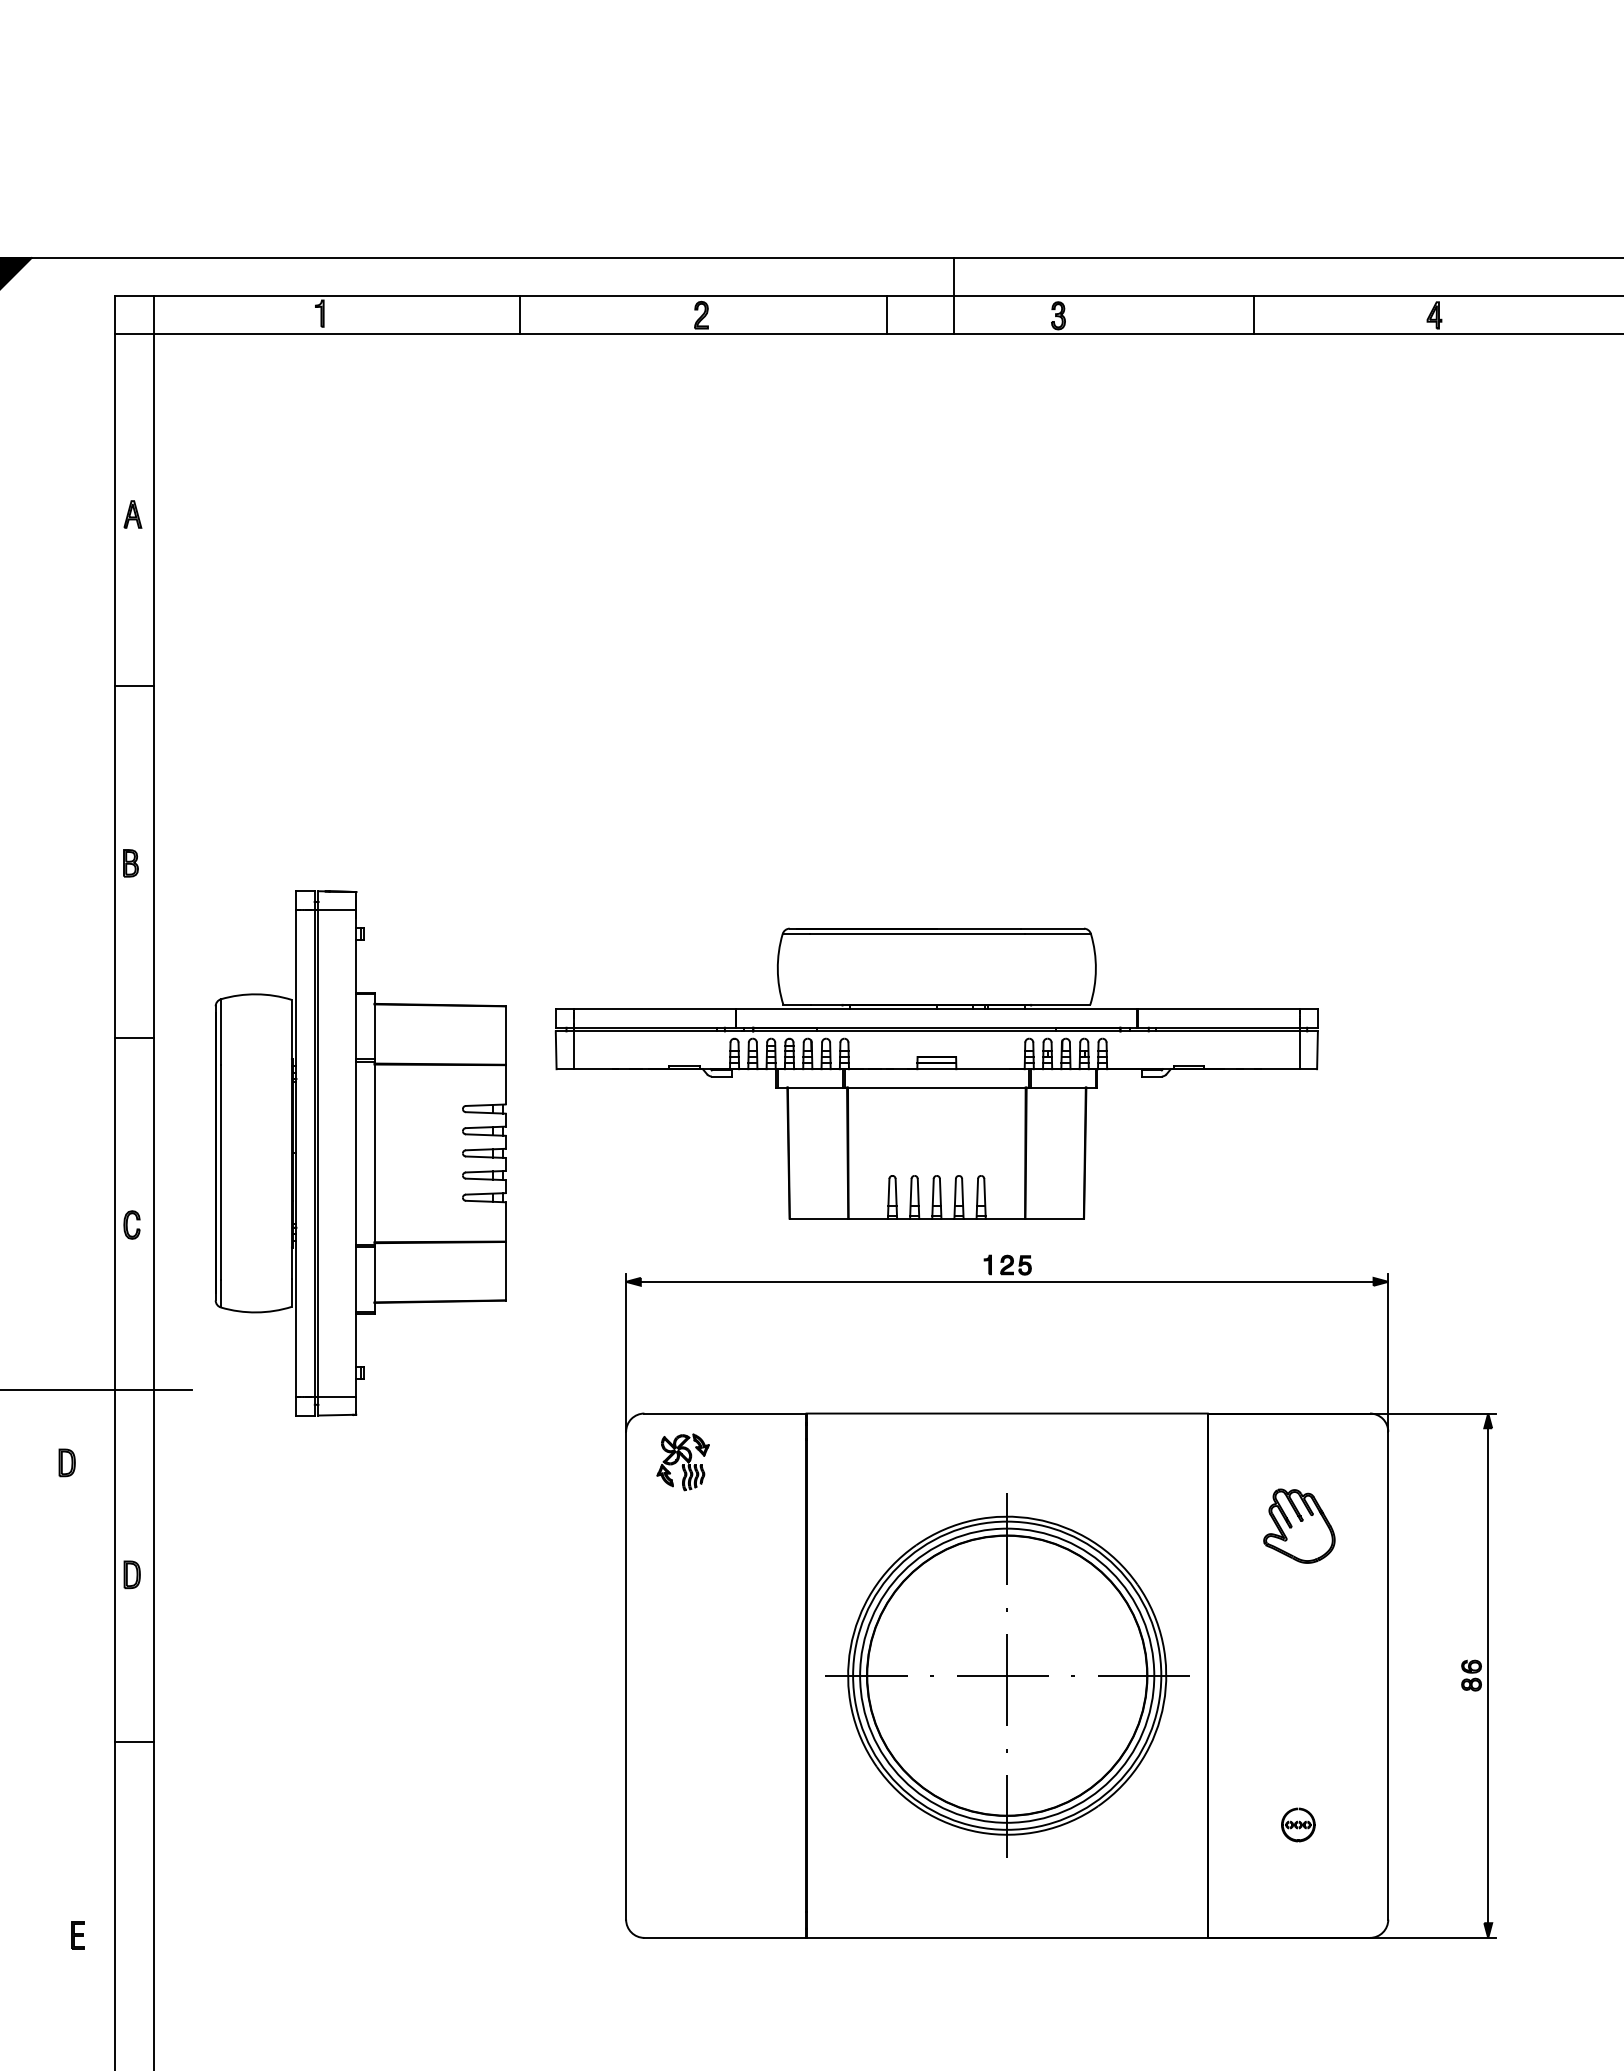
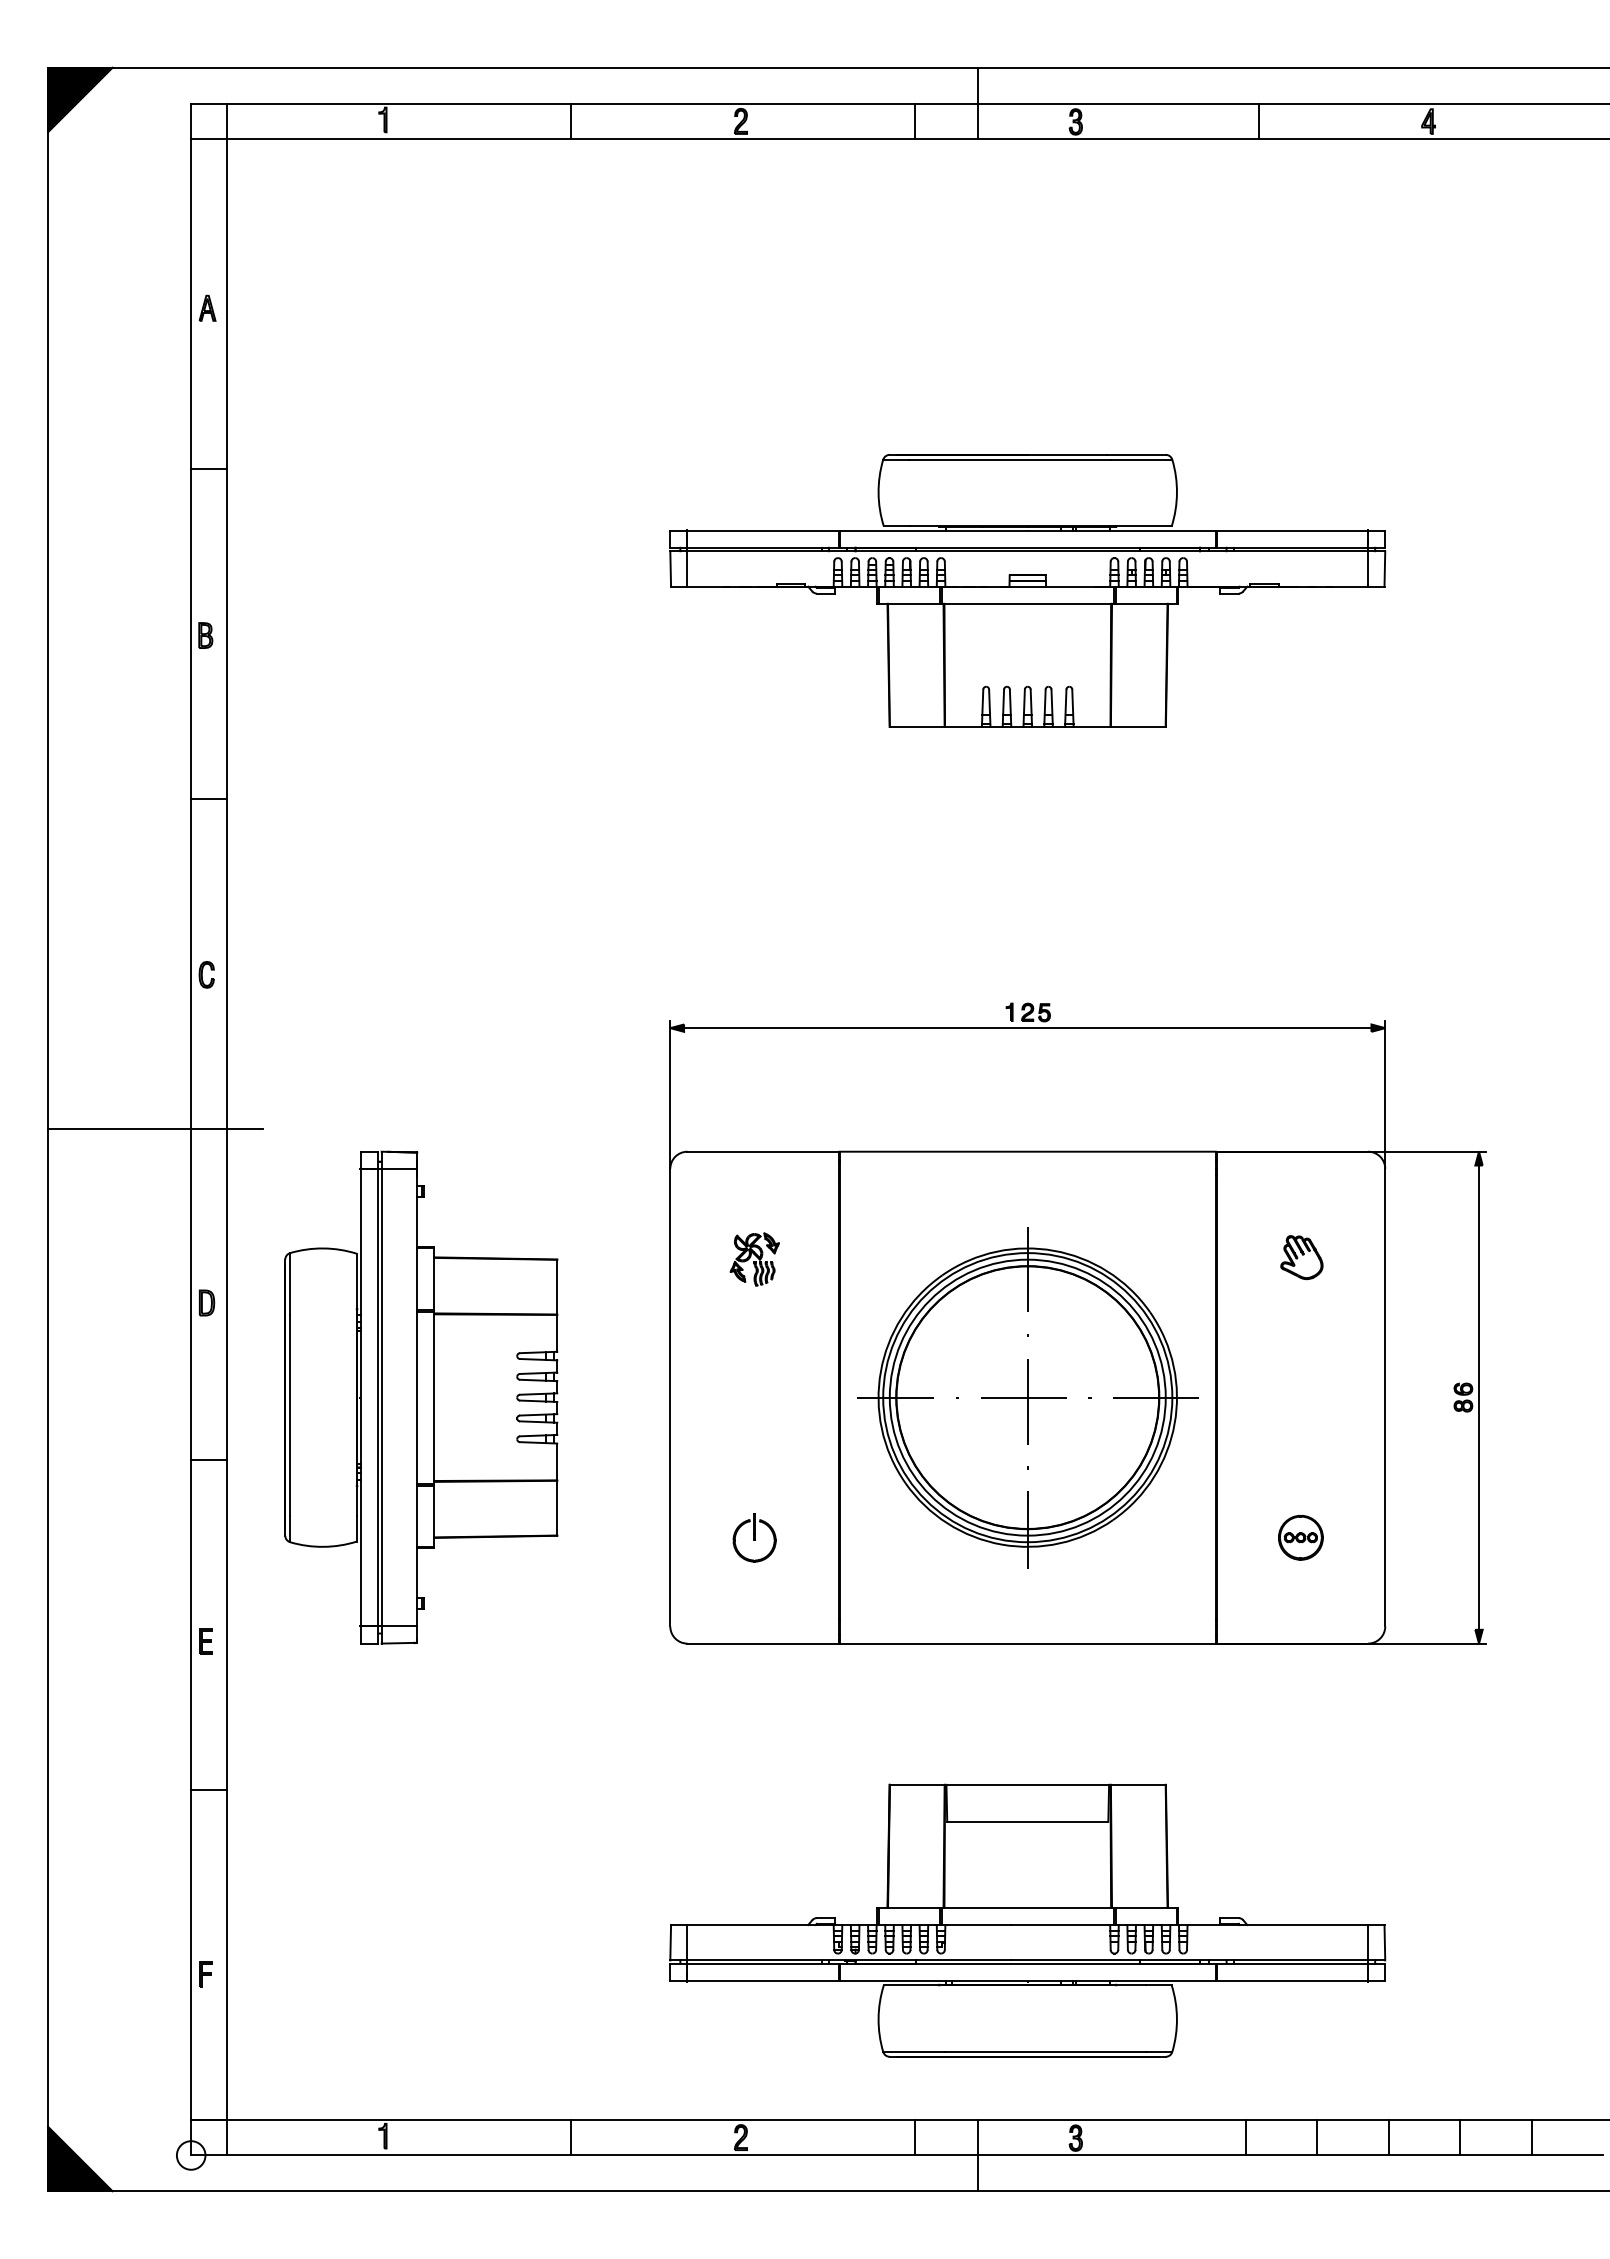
part: (936, 1073) -> (1027, 590), moved
part: (360, 1153) -> (421, 1397), moved
part: (67, 1462) -> (146, 1197), removed
part: (682, 1462) -> (754, 1259), moved
part: (1298, 1526) -> (1301, 1257), size x0.62
part: (715, 1824) -> (754, 1537), added
part: (1297, 1824) -> (1300, 1537), size x1.43
part: (77, 1935) -> (205, 1641), moved

